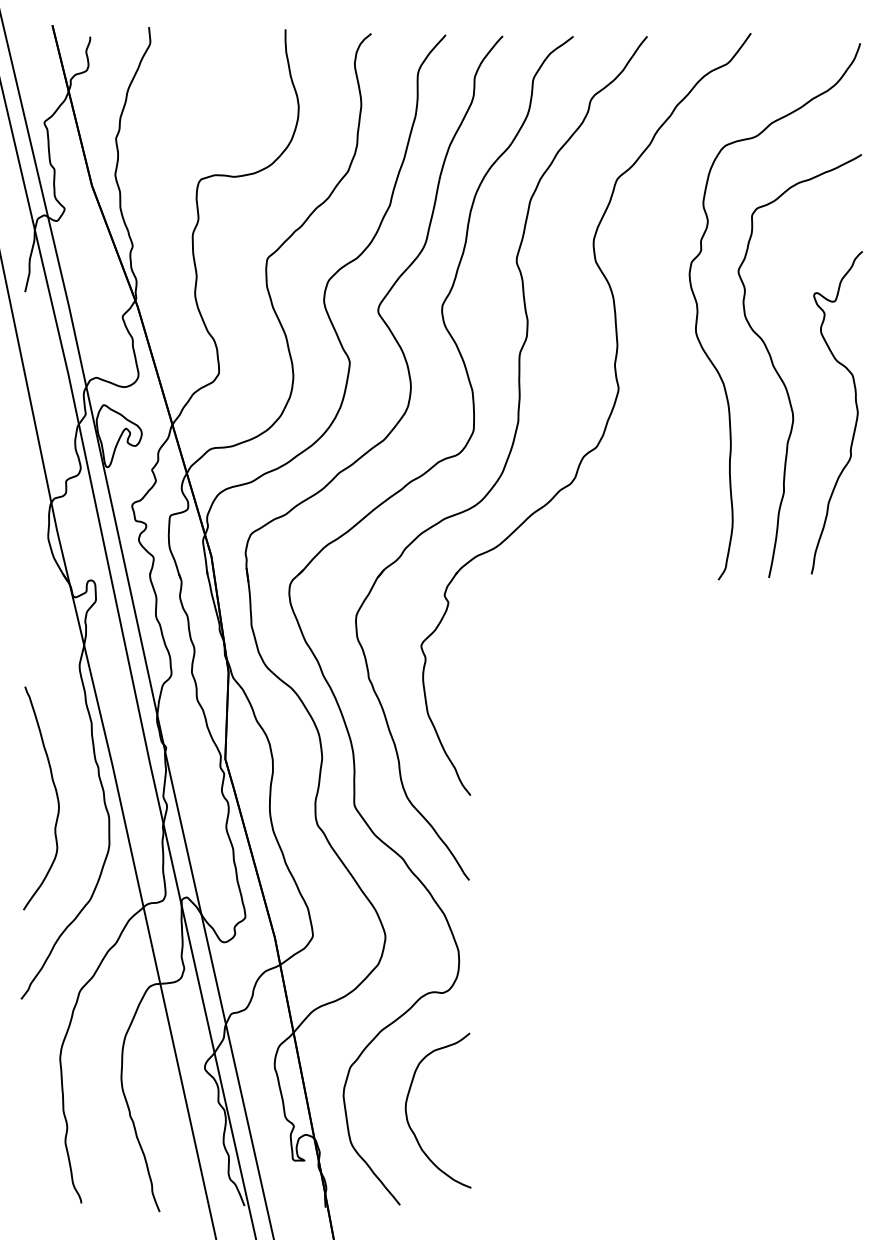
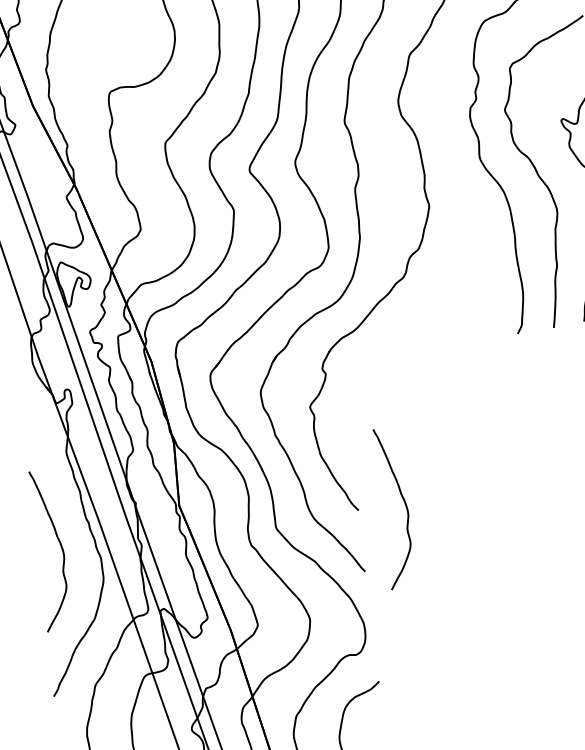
curve: (534, 793) -> (404, 503), added

